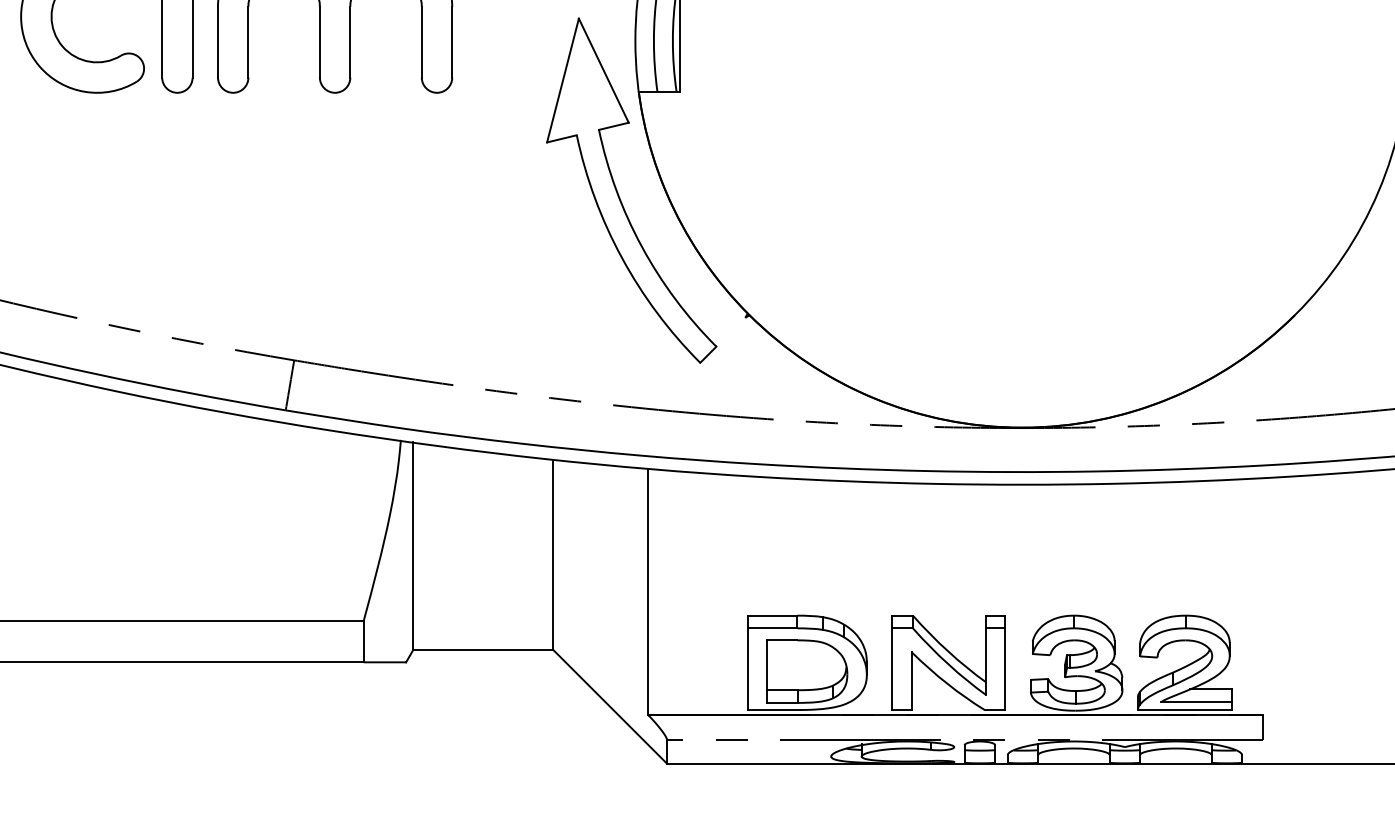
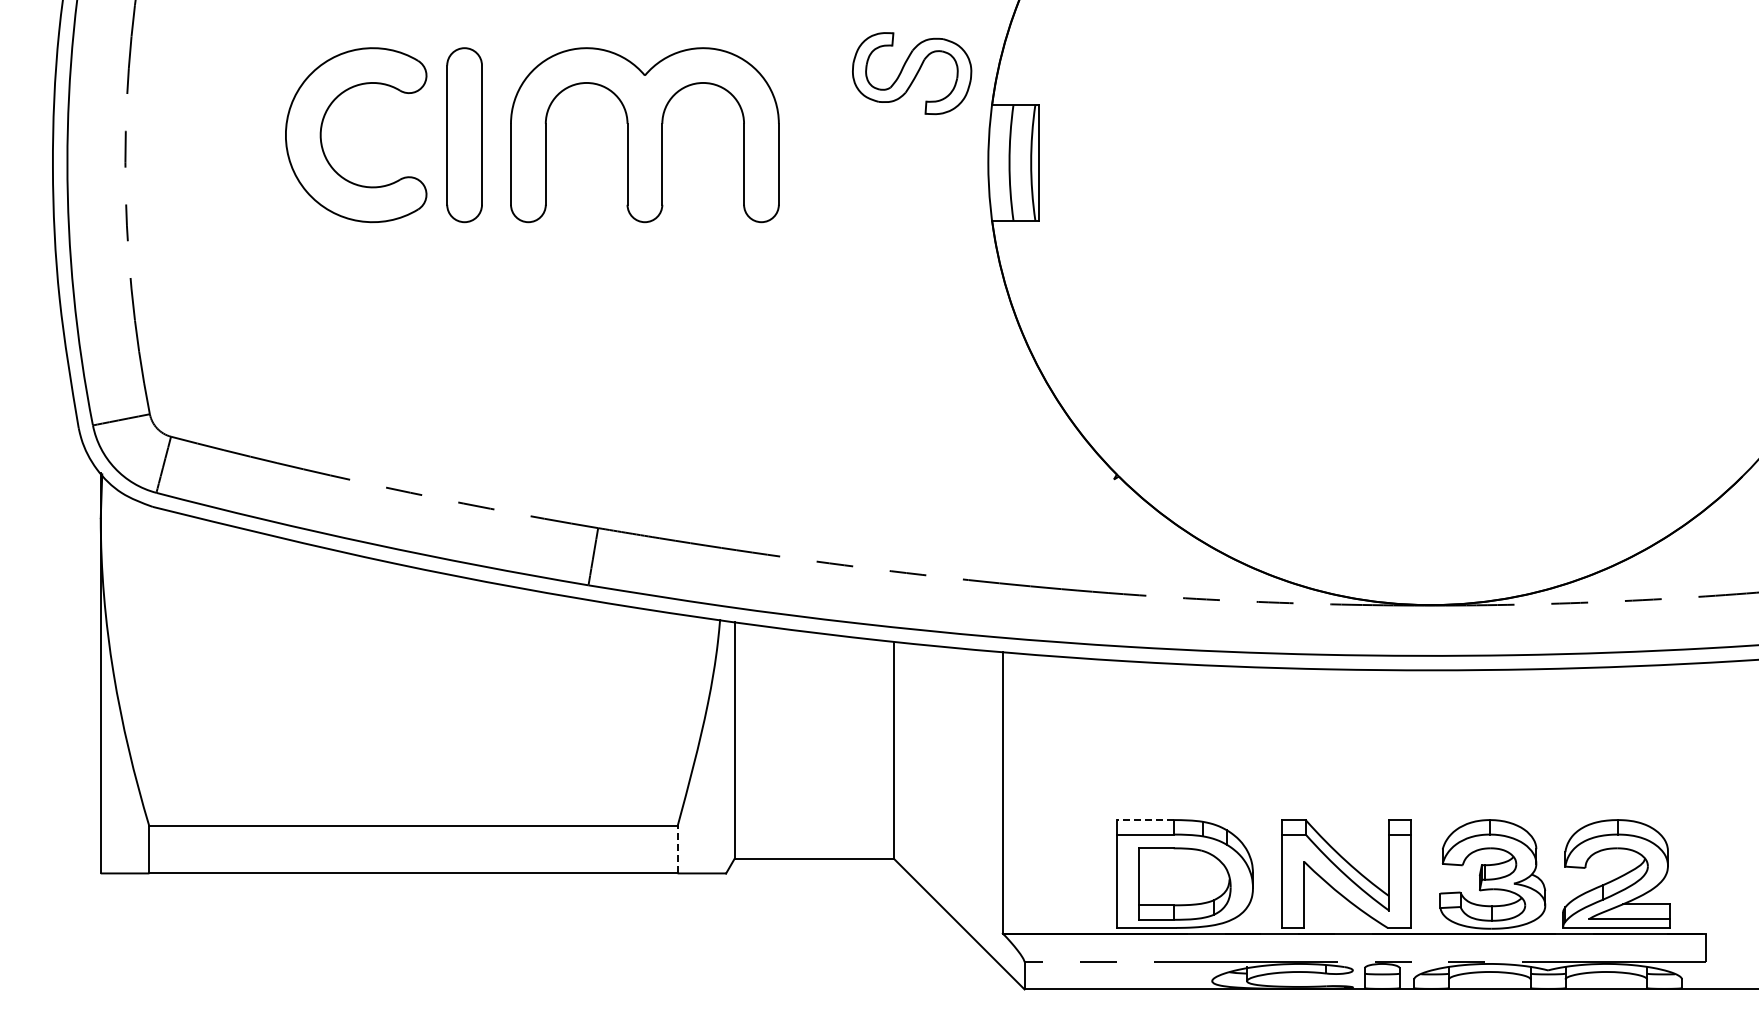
part: (619, 196) -> (970, 340), removed
line: (771, 616) -> (1144, 820), solid -> dashed
line: (363, 641) -> (677, 849), solid -> dashed

